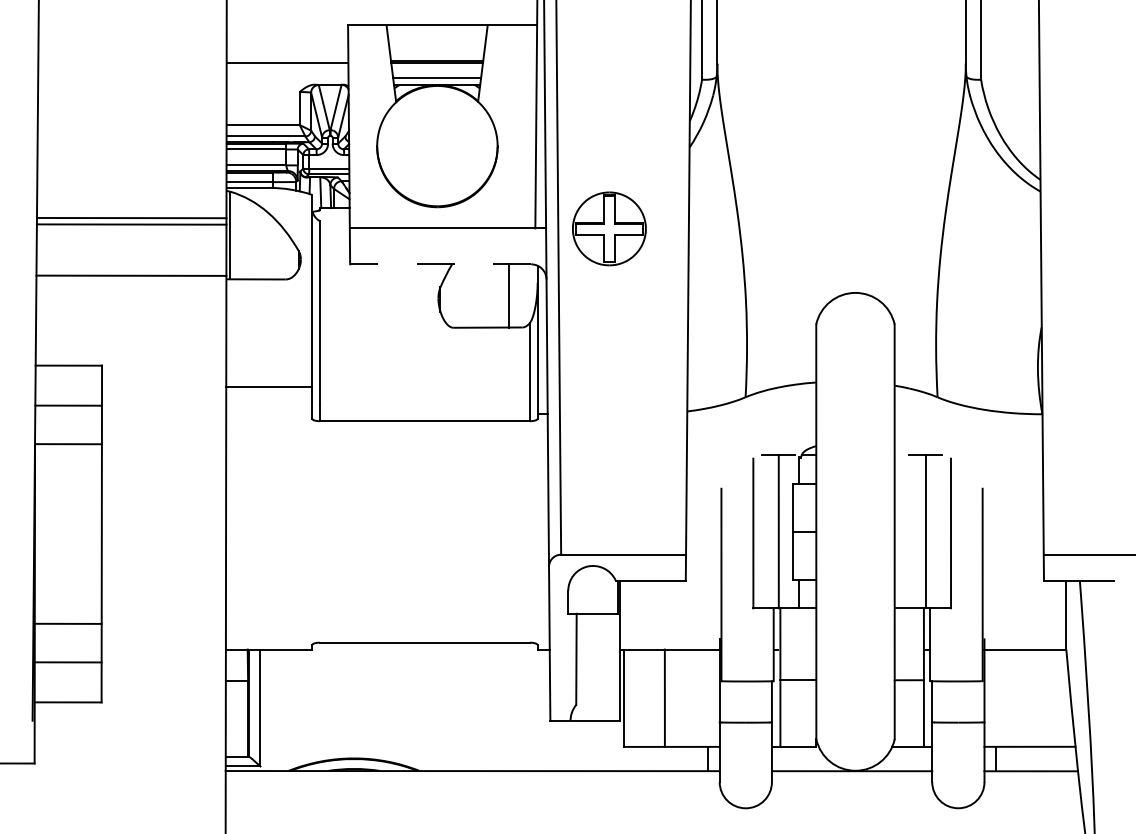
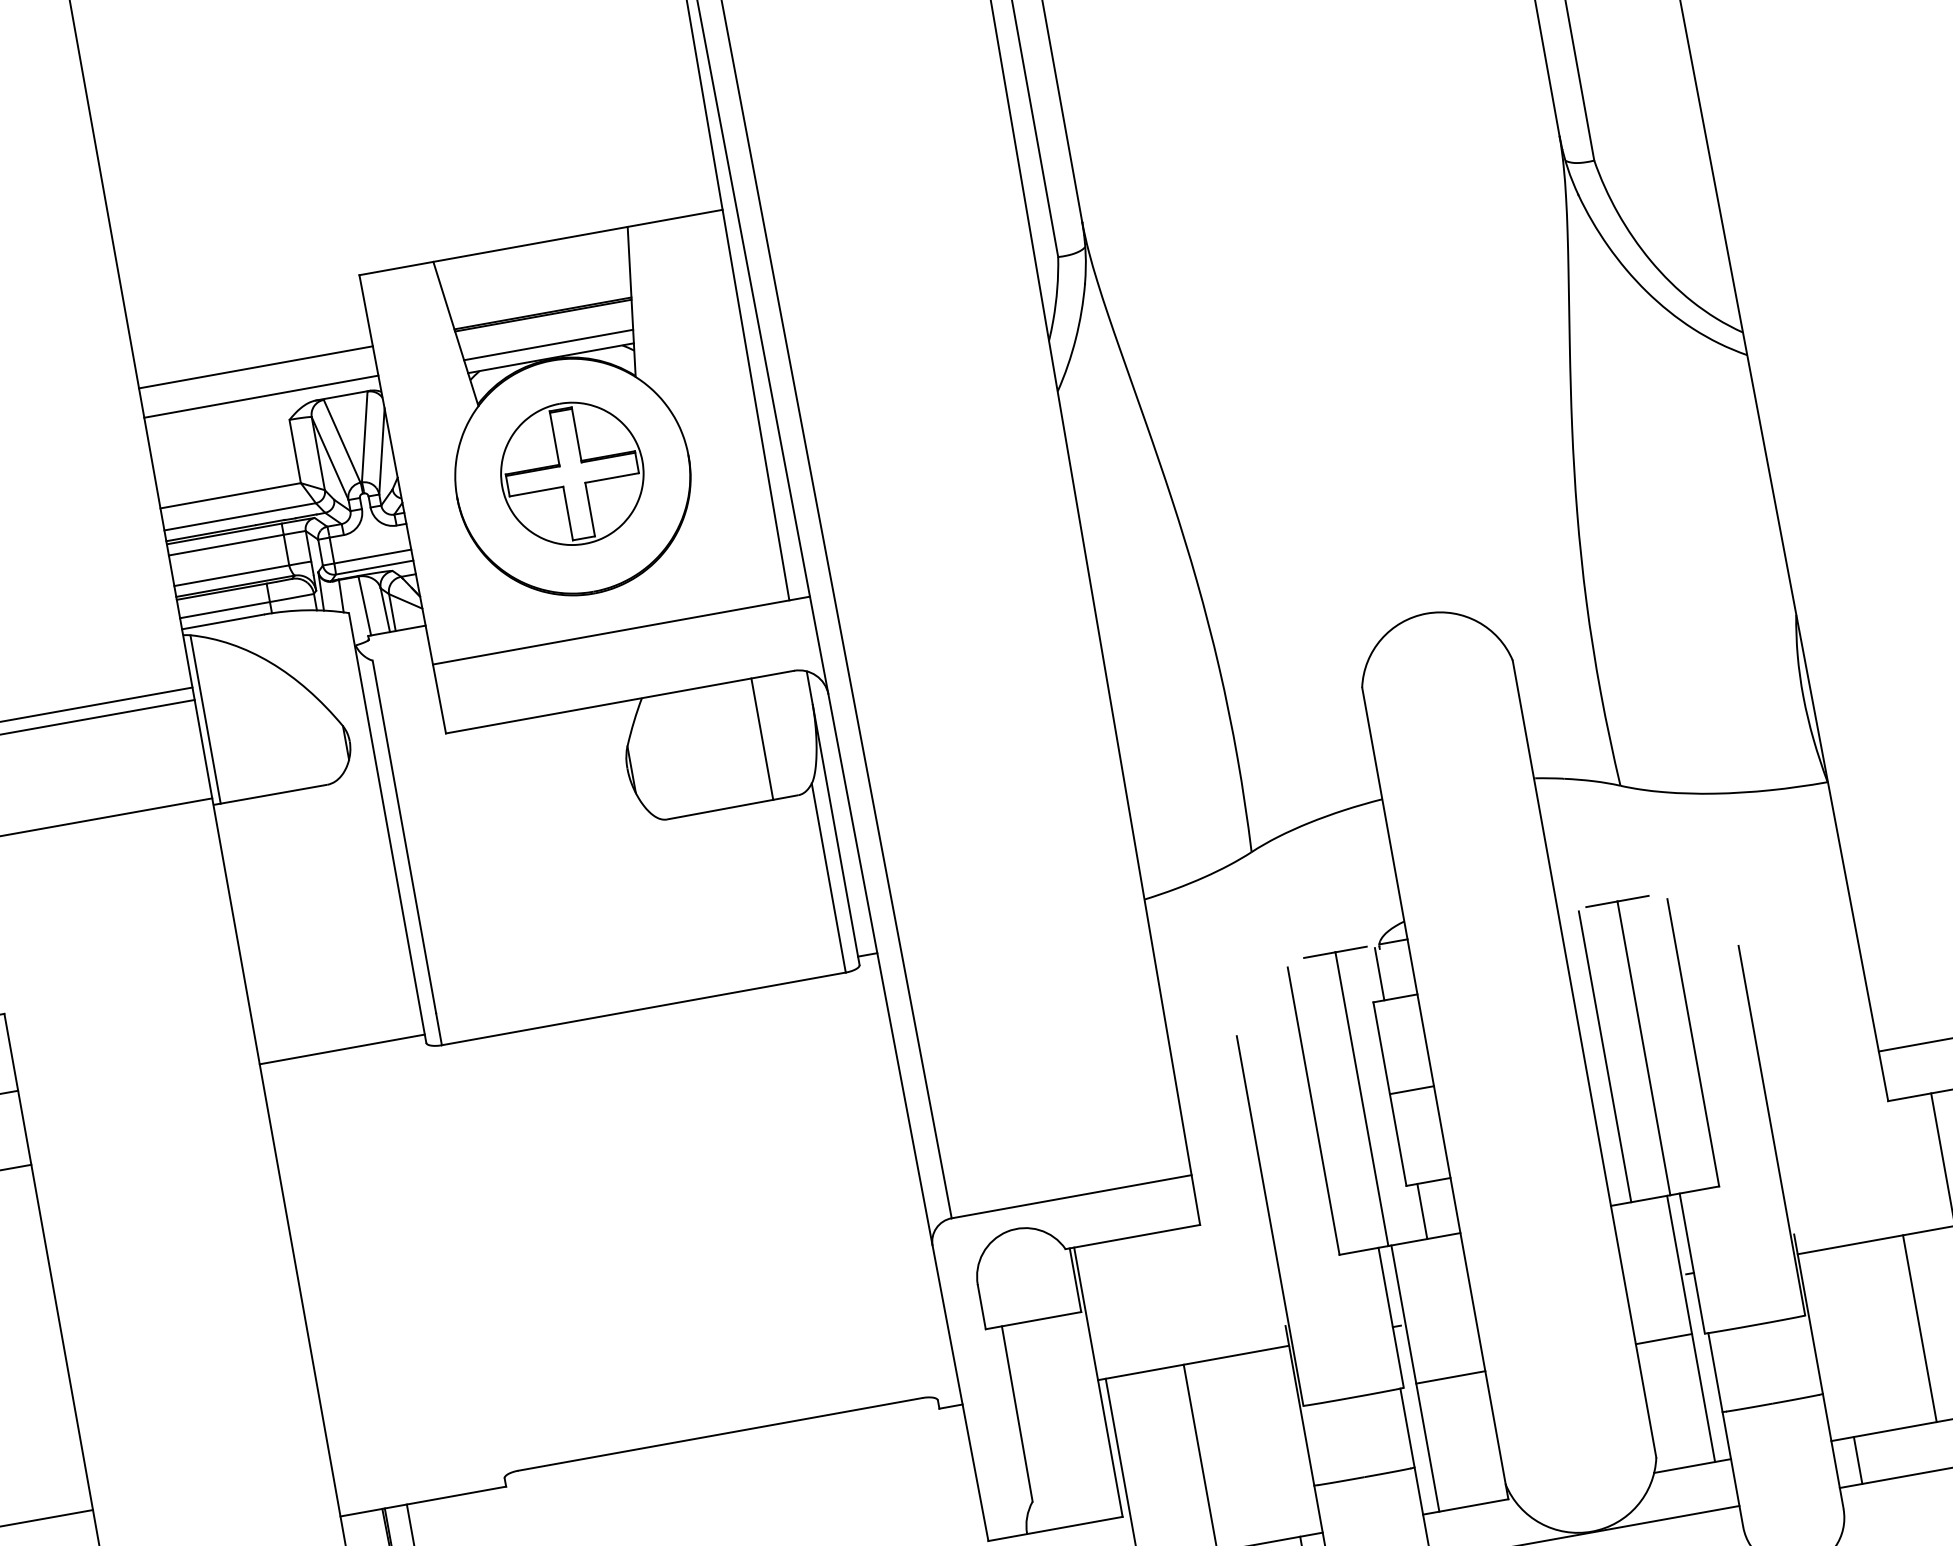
line: (287, 77) -> (261, 396), added
part: (609, 228) -> (572, 473), moved
line: (440, 264) -> (619, 702), dashed -> solid
line: (269, 387) -> (342, 1049), moved
line: (905, 532) -> (1605, 1056), added
line: (1039, 697) -> (1919, 1327), added

